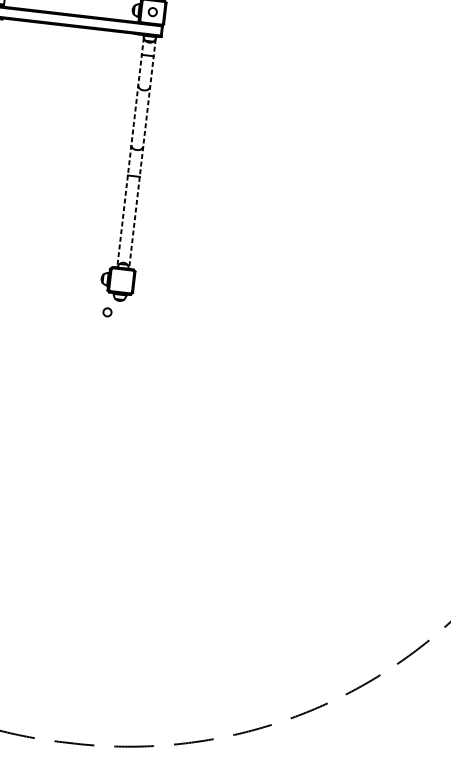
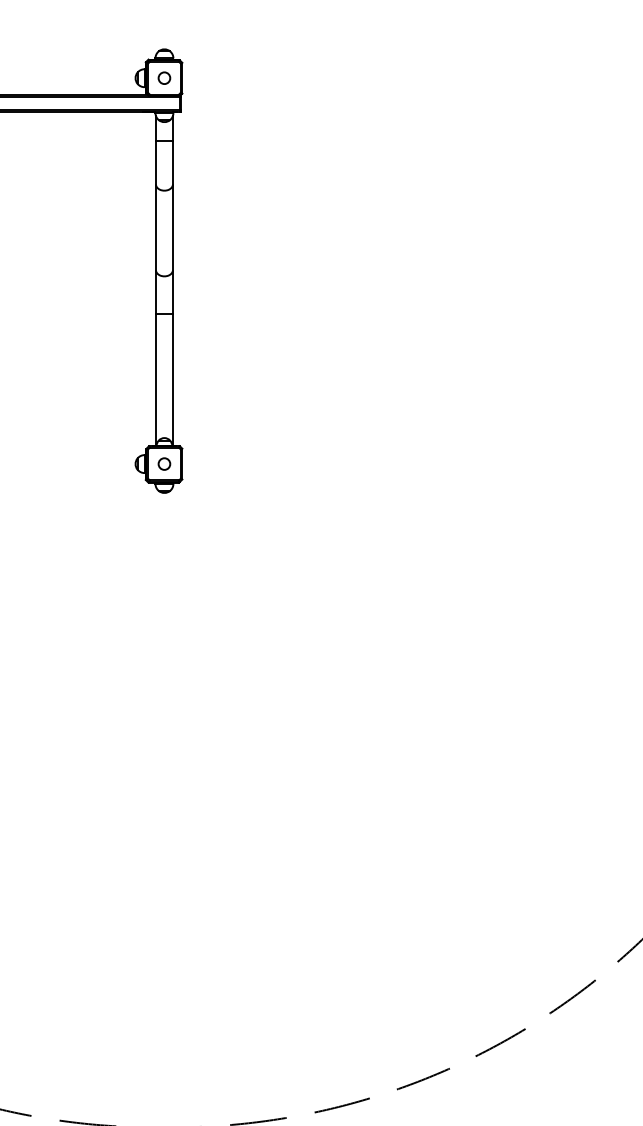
line: (130, 152) -> (155, 280), dashed -> solid
line: (142, 153) -> (172, 280), dashed -> solid
circle: (107, 311) -> (164, 463), moved

